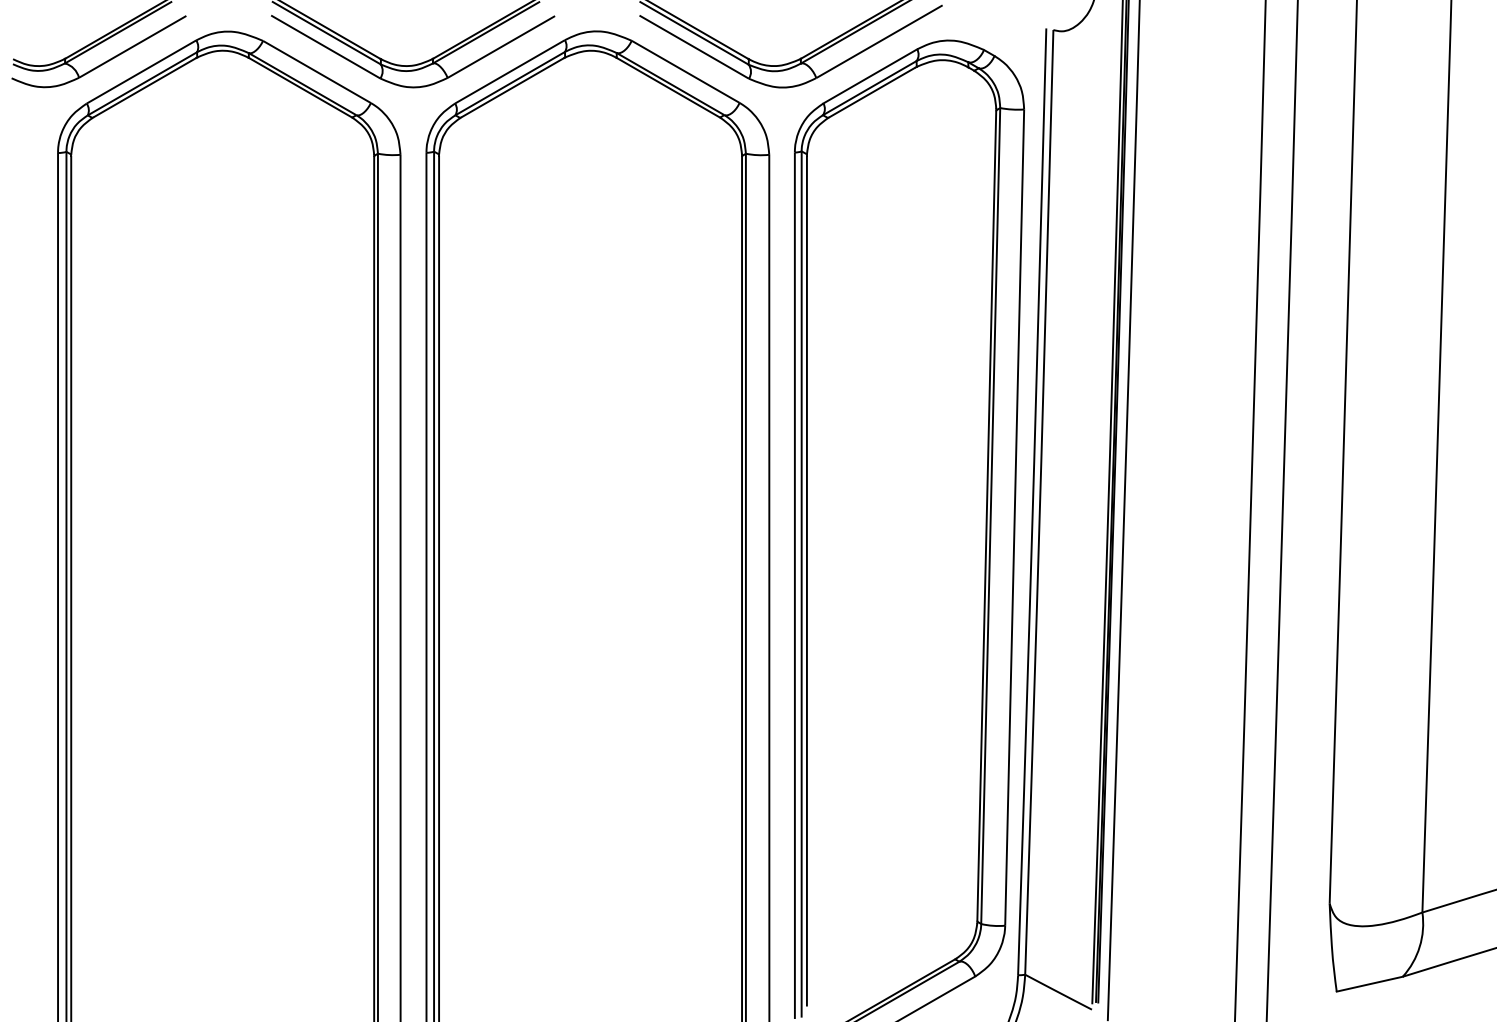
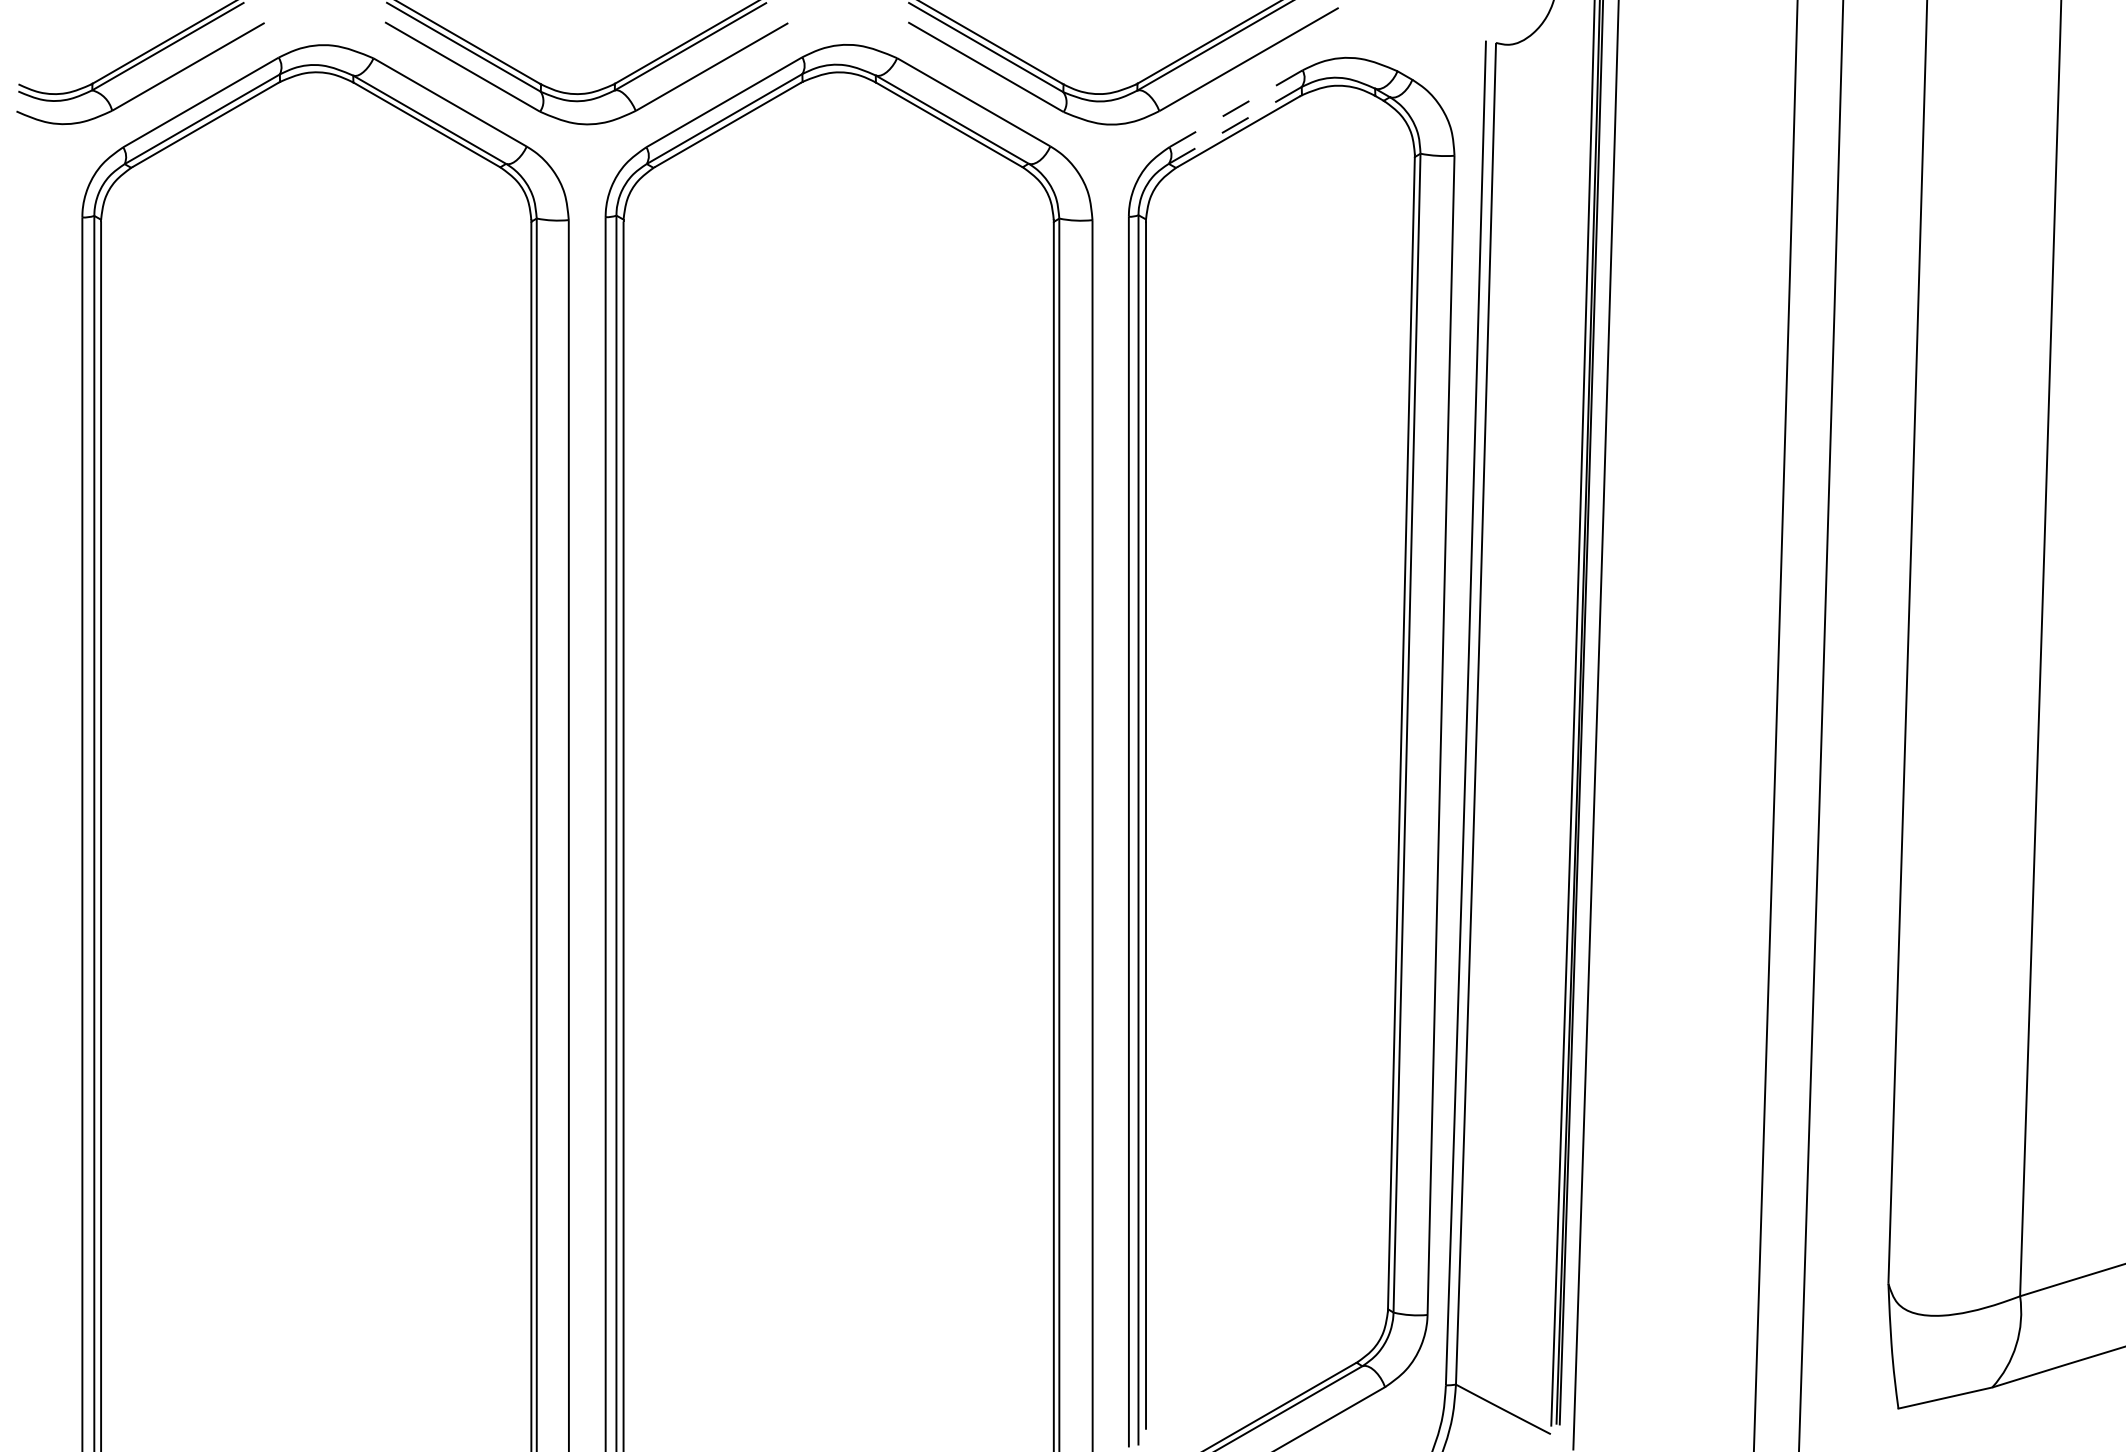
line: (870, 76) -> (1236, 108), solid -> dashed
line: (869, 88) -> (1235, 125), solid -> dashed

